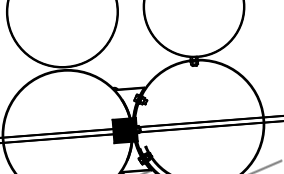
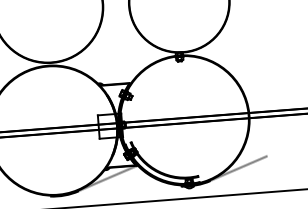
fill: (125, 129) -> (110, 125), removed

